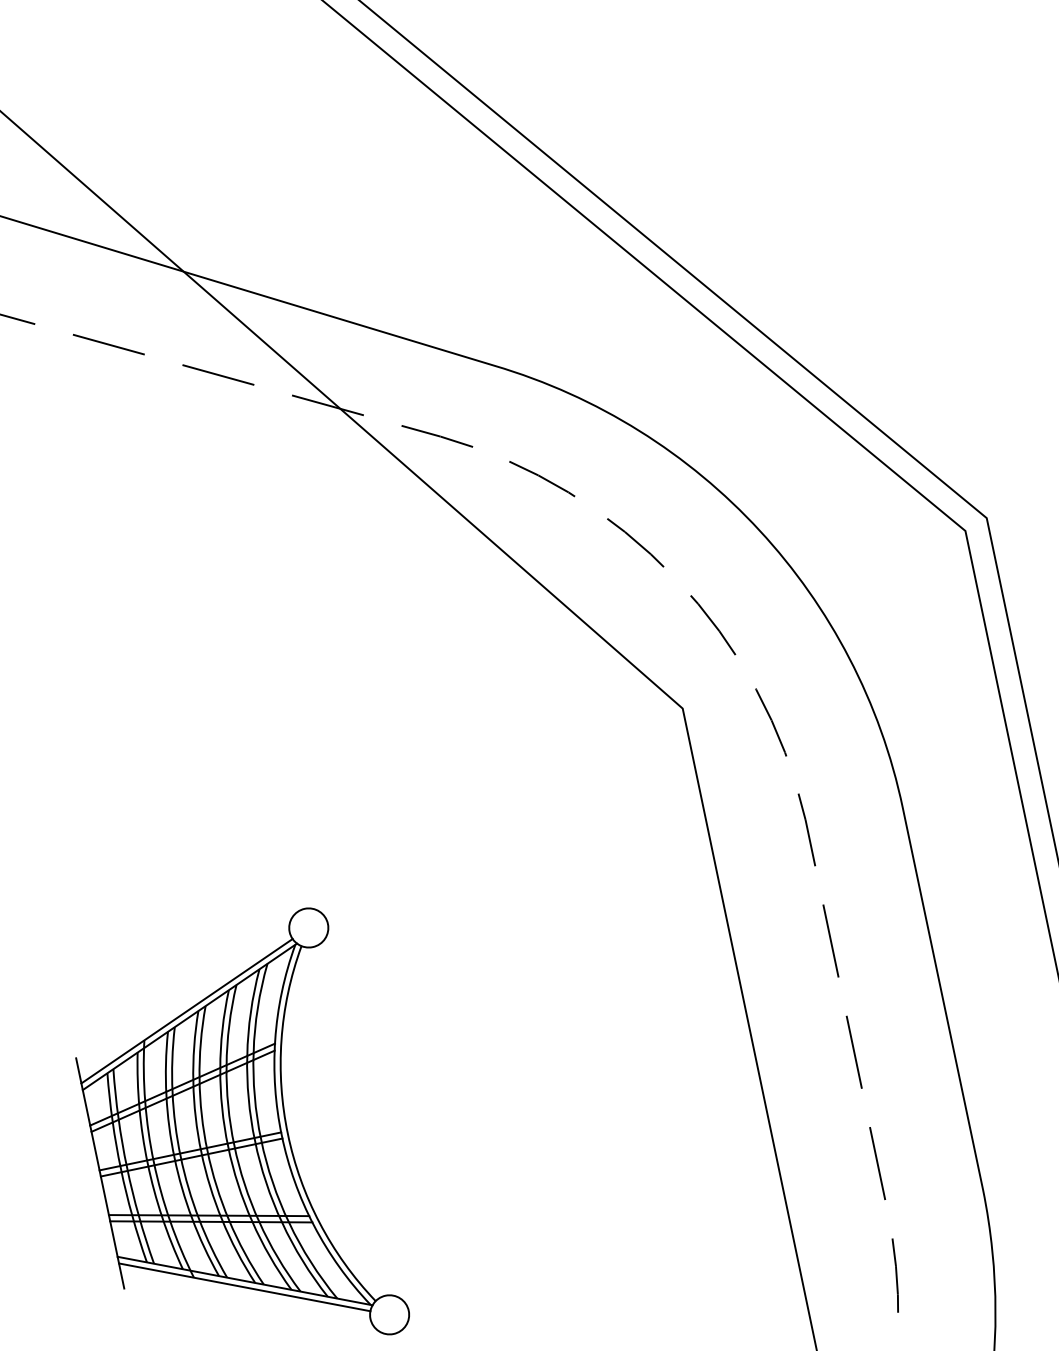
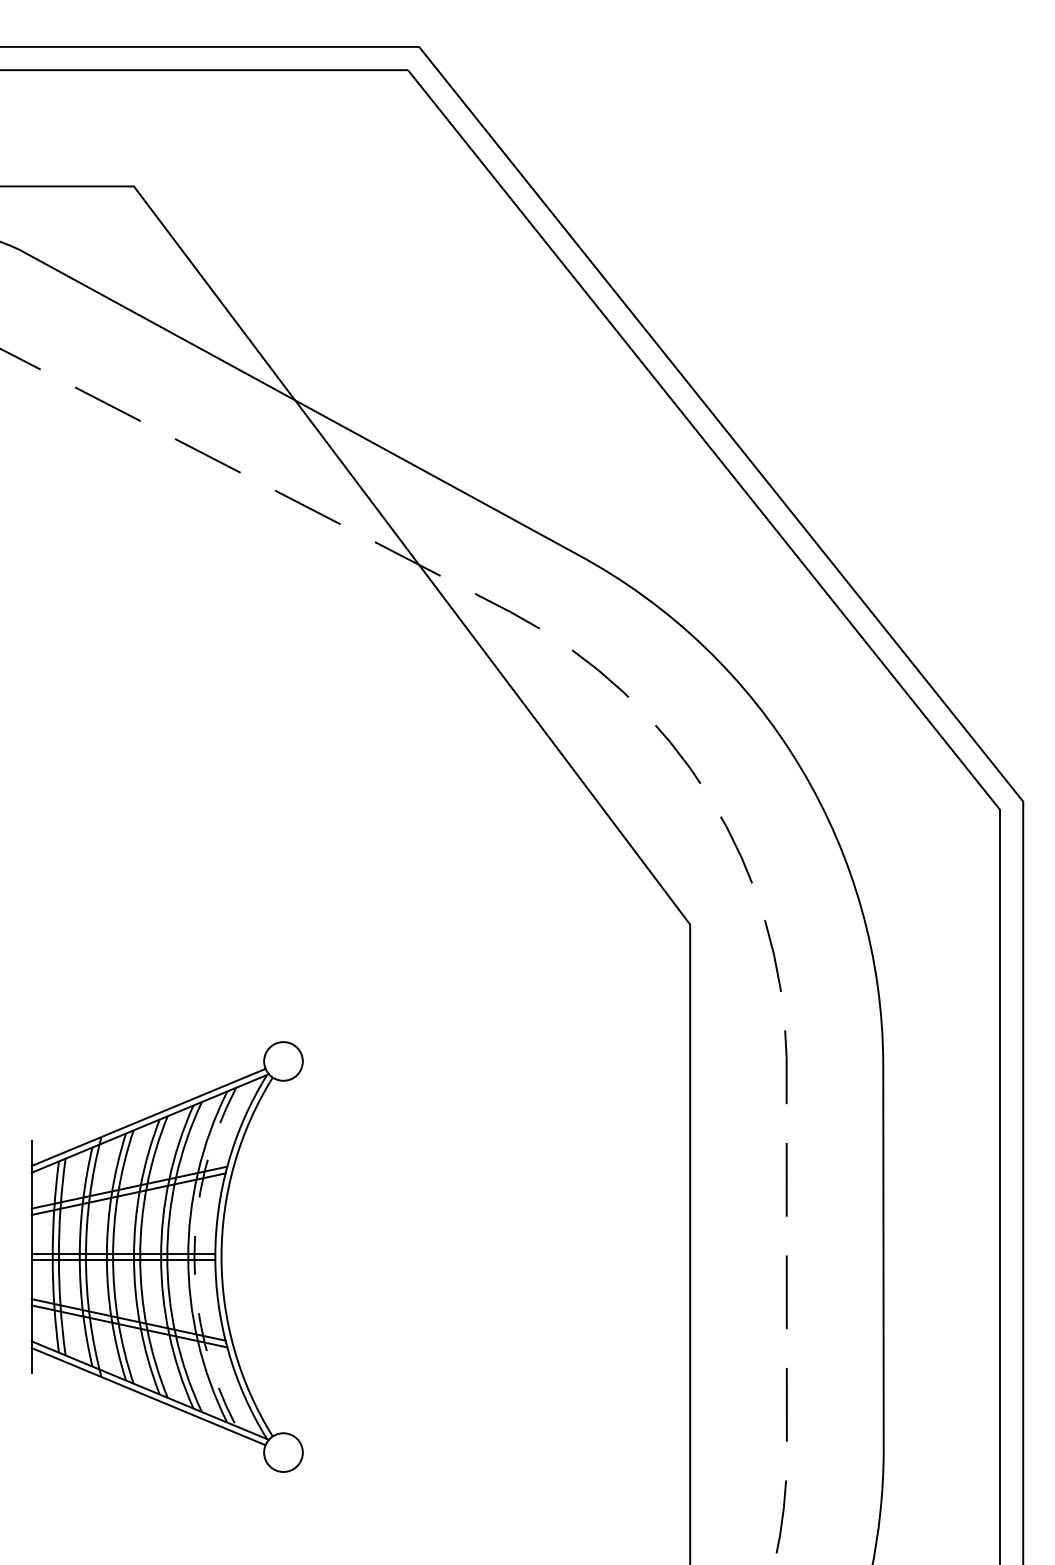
arc: (261, 1140) -> (194, 1257), solid -> dashed

